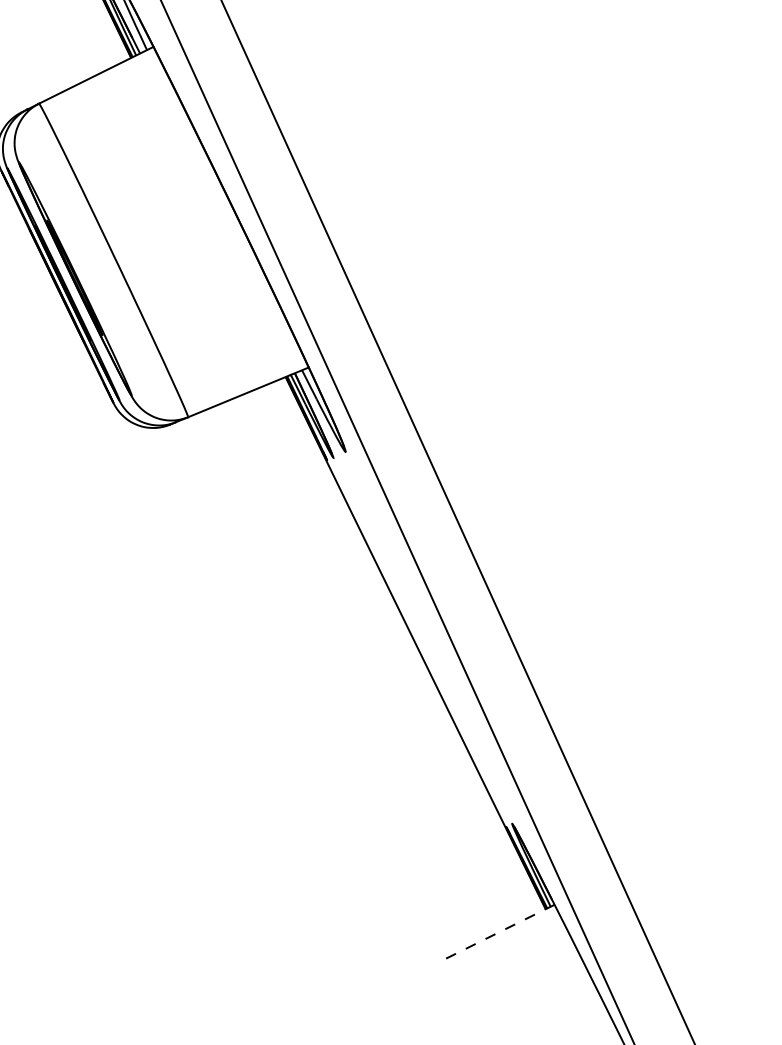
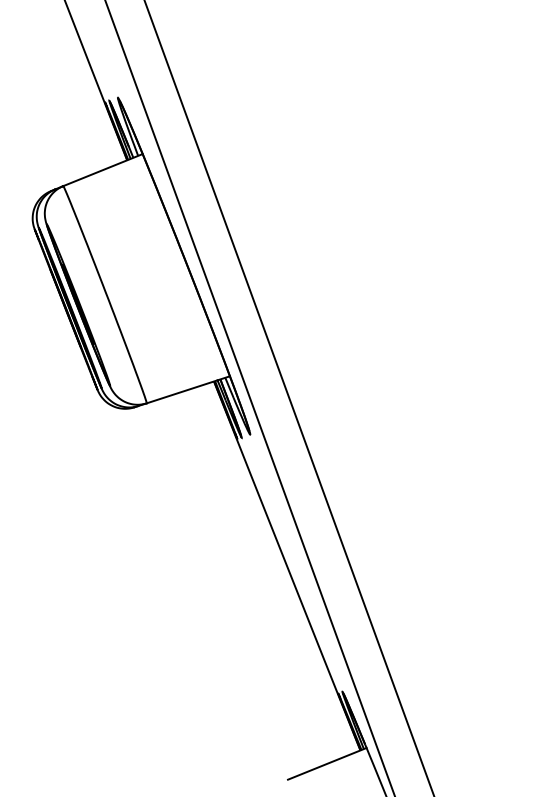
line: (496, 933) -> (326, 764), dashed -> solid

